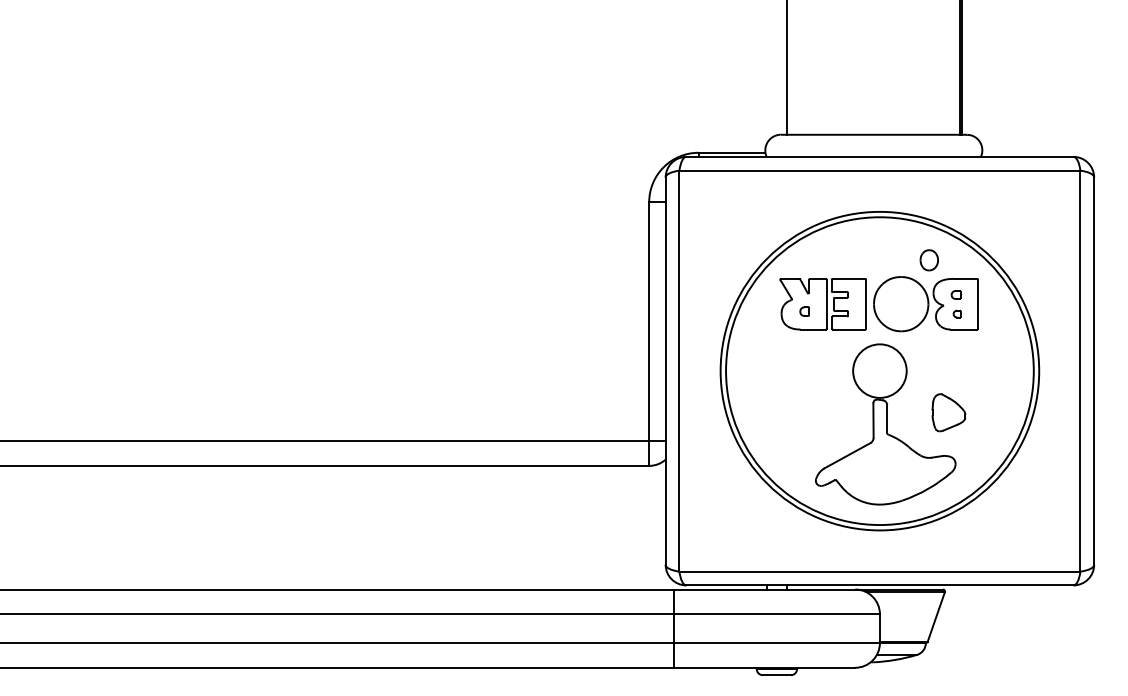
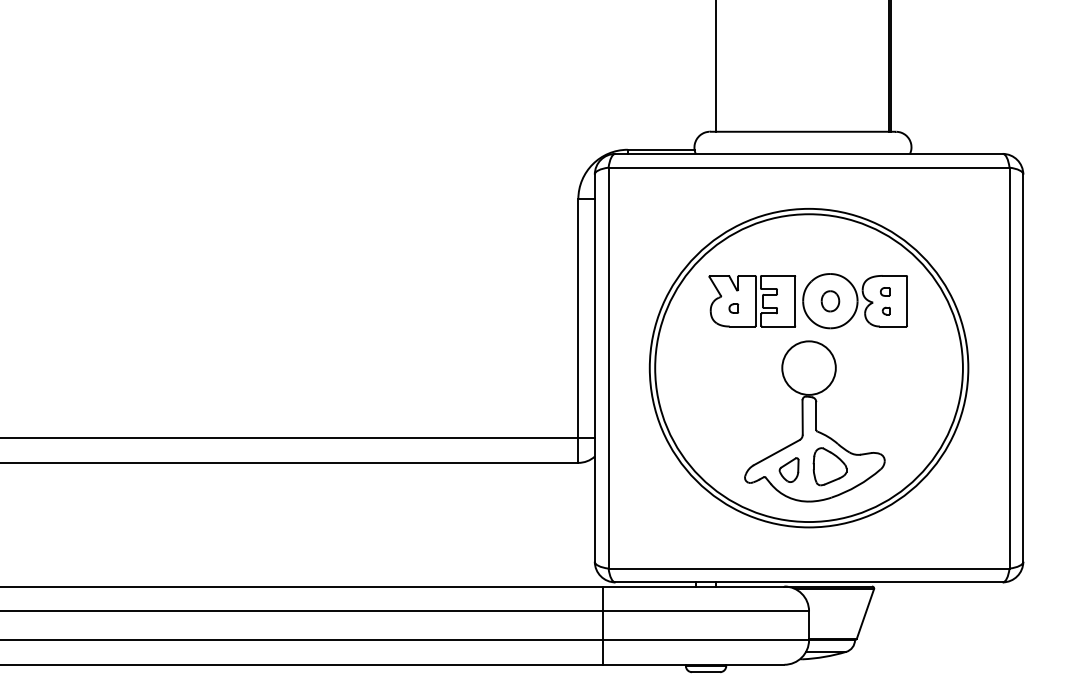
part: (928, 260) -> (829, 301), moved
part: (948, 412) -> (829, 466), moved
part: (859, 472) -> (788, 469), added

